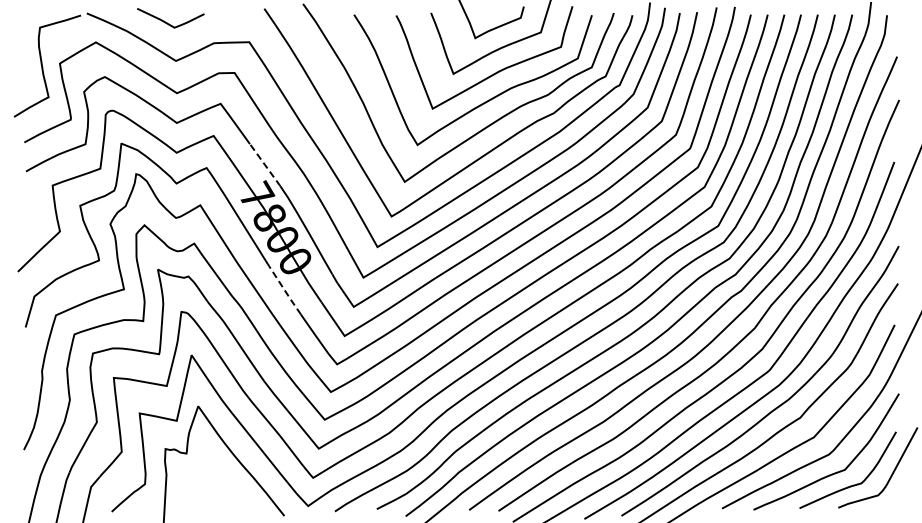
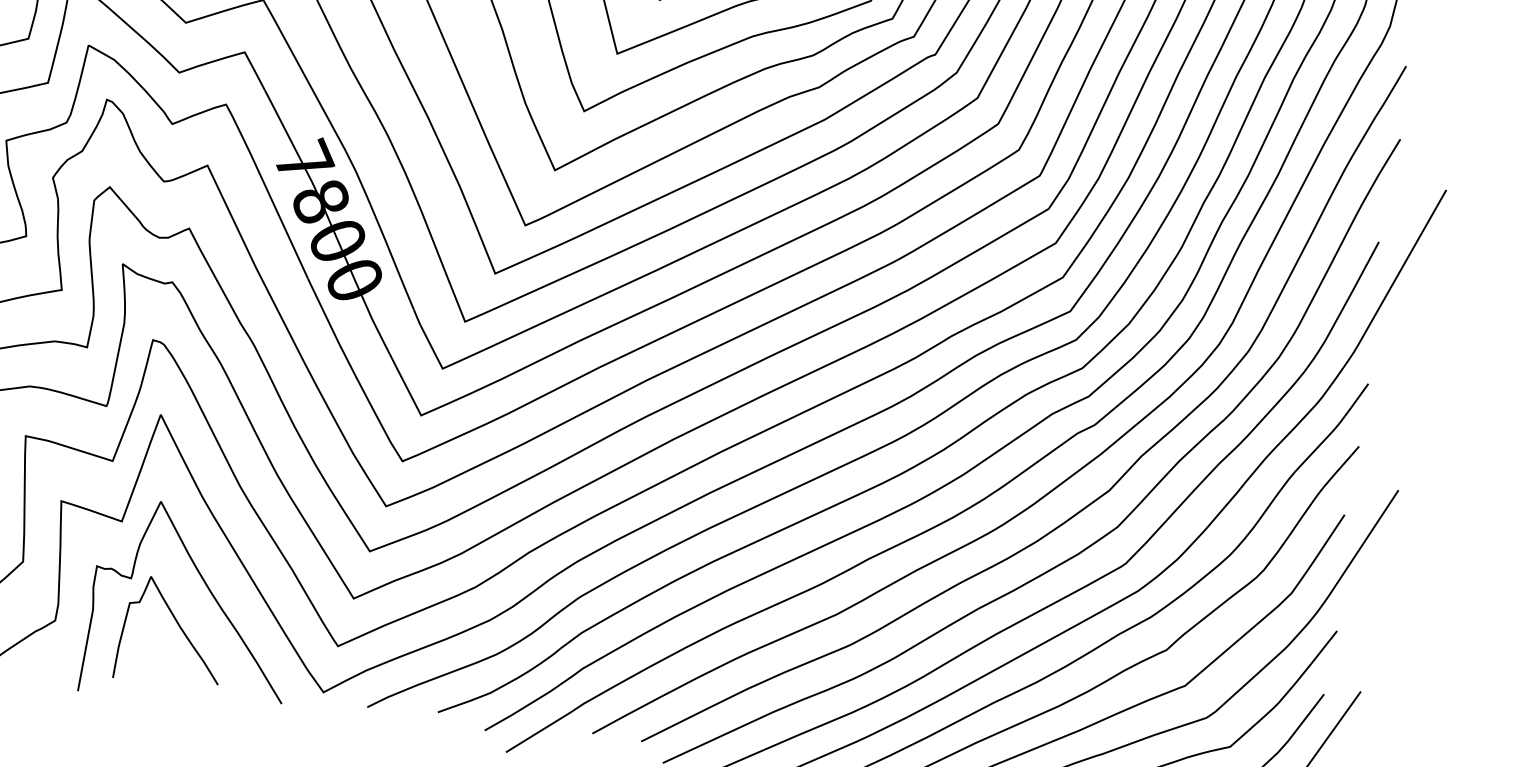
line: (265, 165) -> (325, 112), dashed -> solid
line: (284, 289) -> (330, 324), dashed -> solid
curve: (217, 478) -> (177, 626), added

